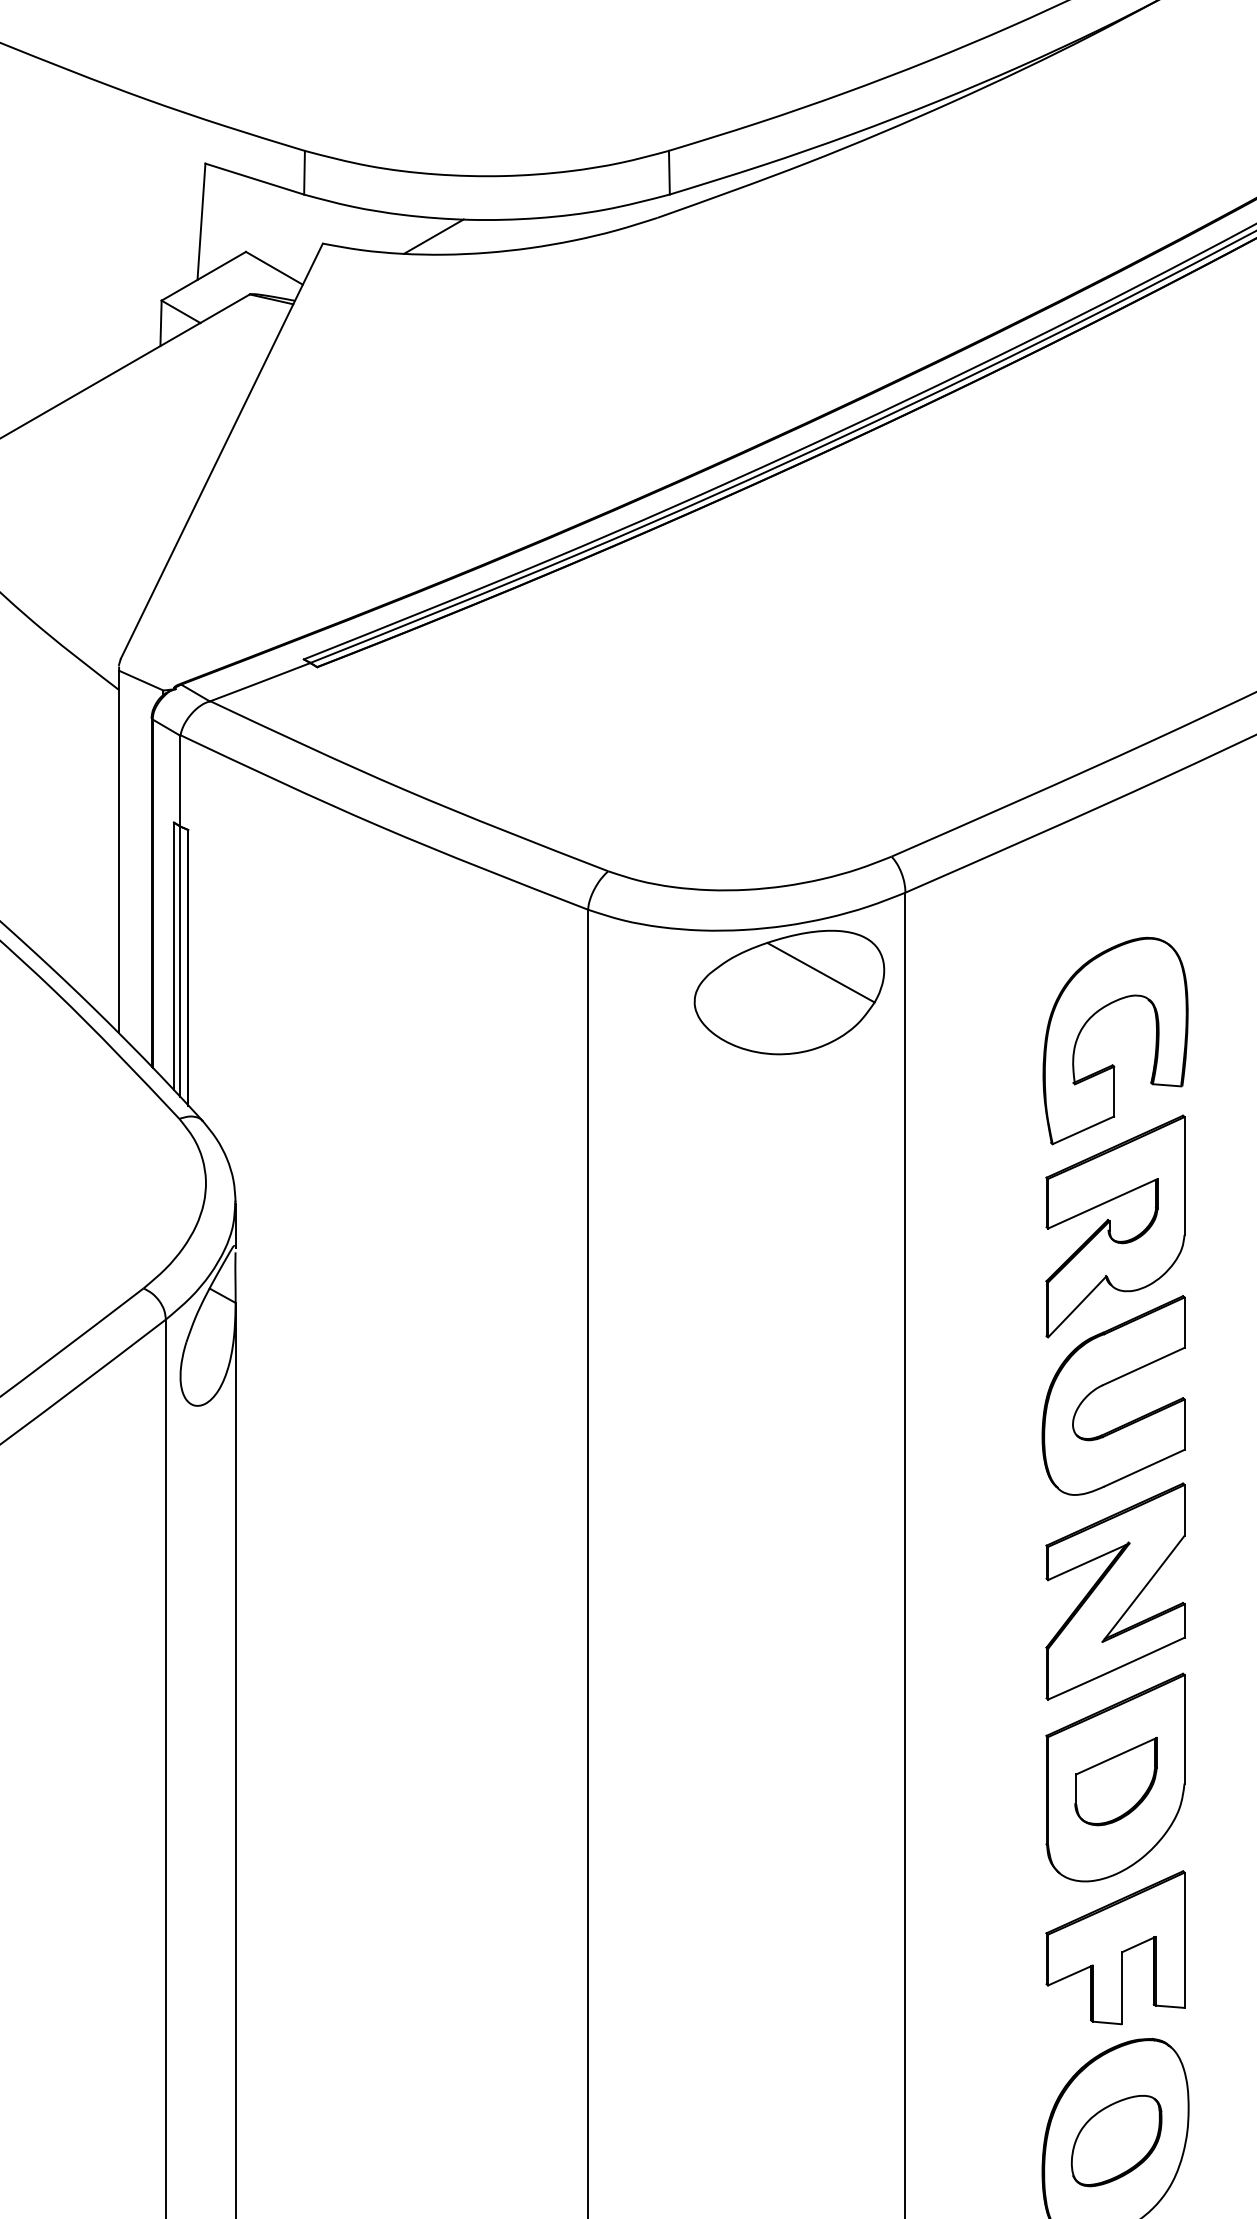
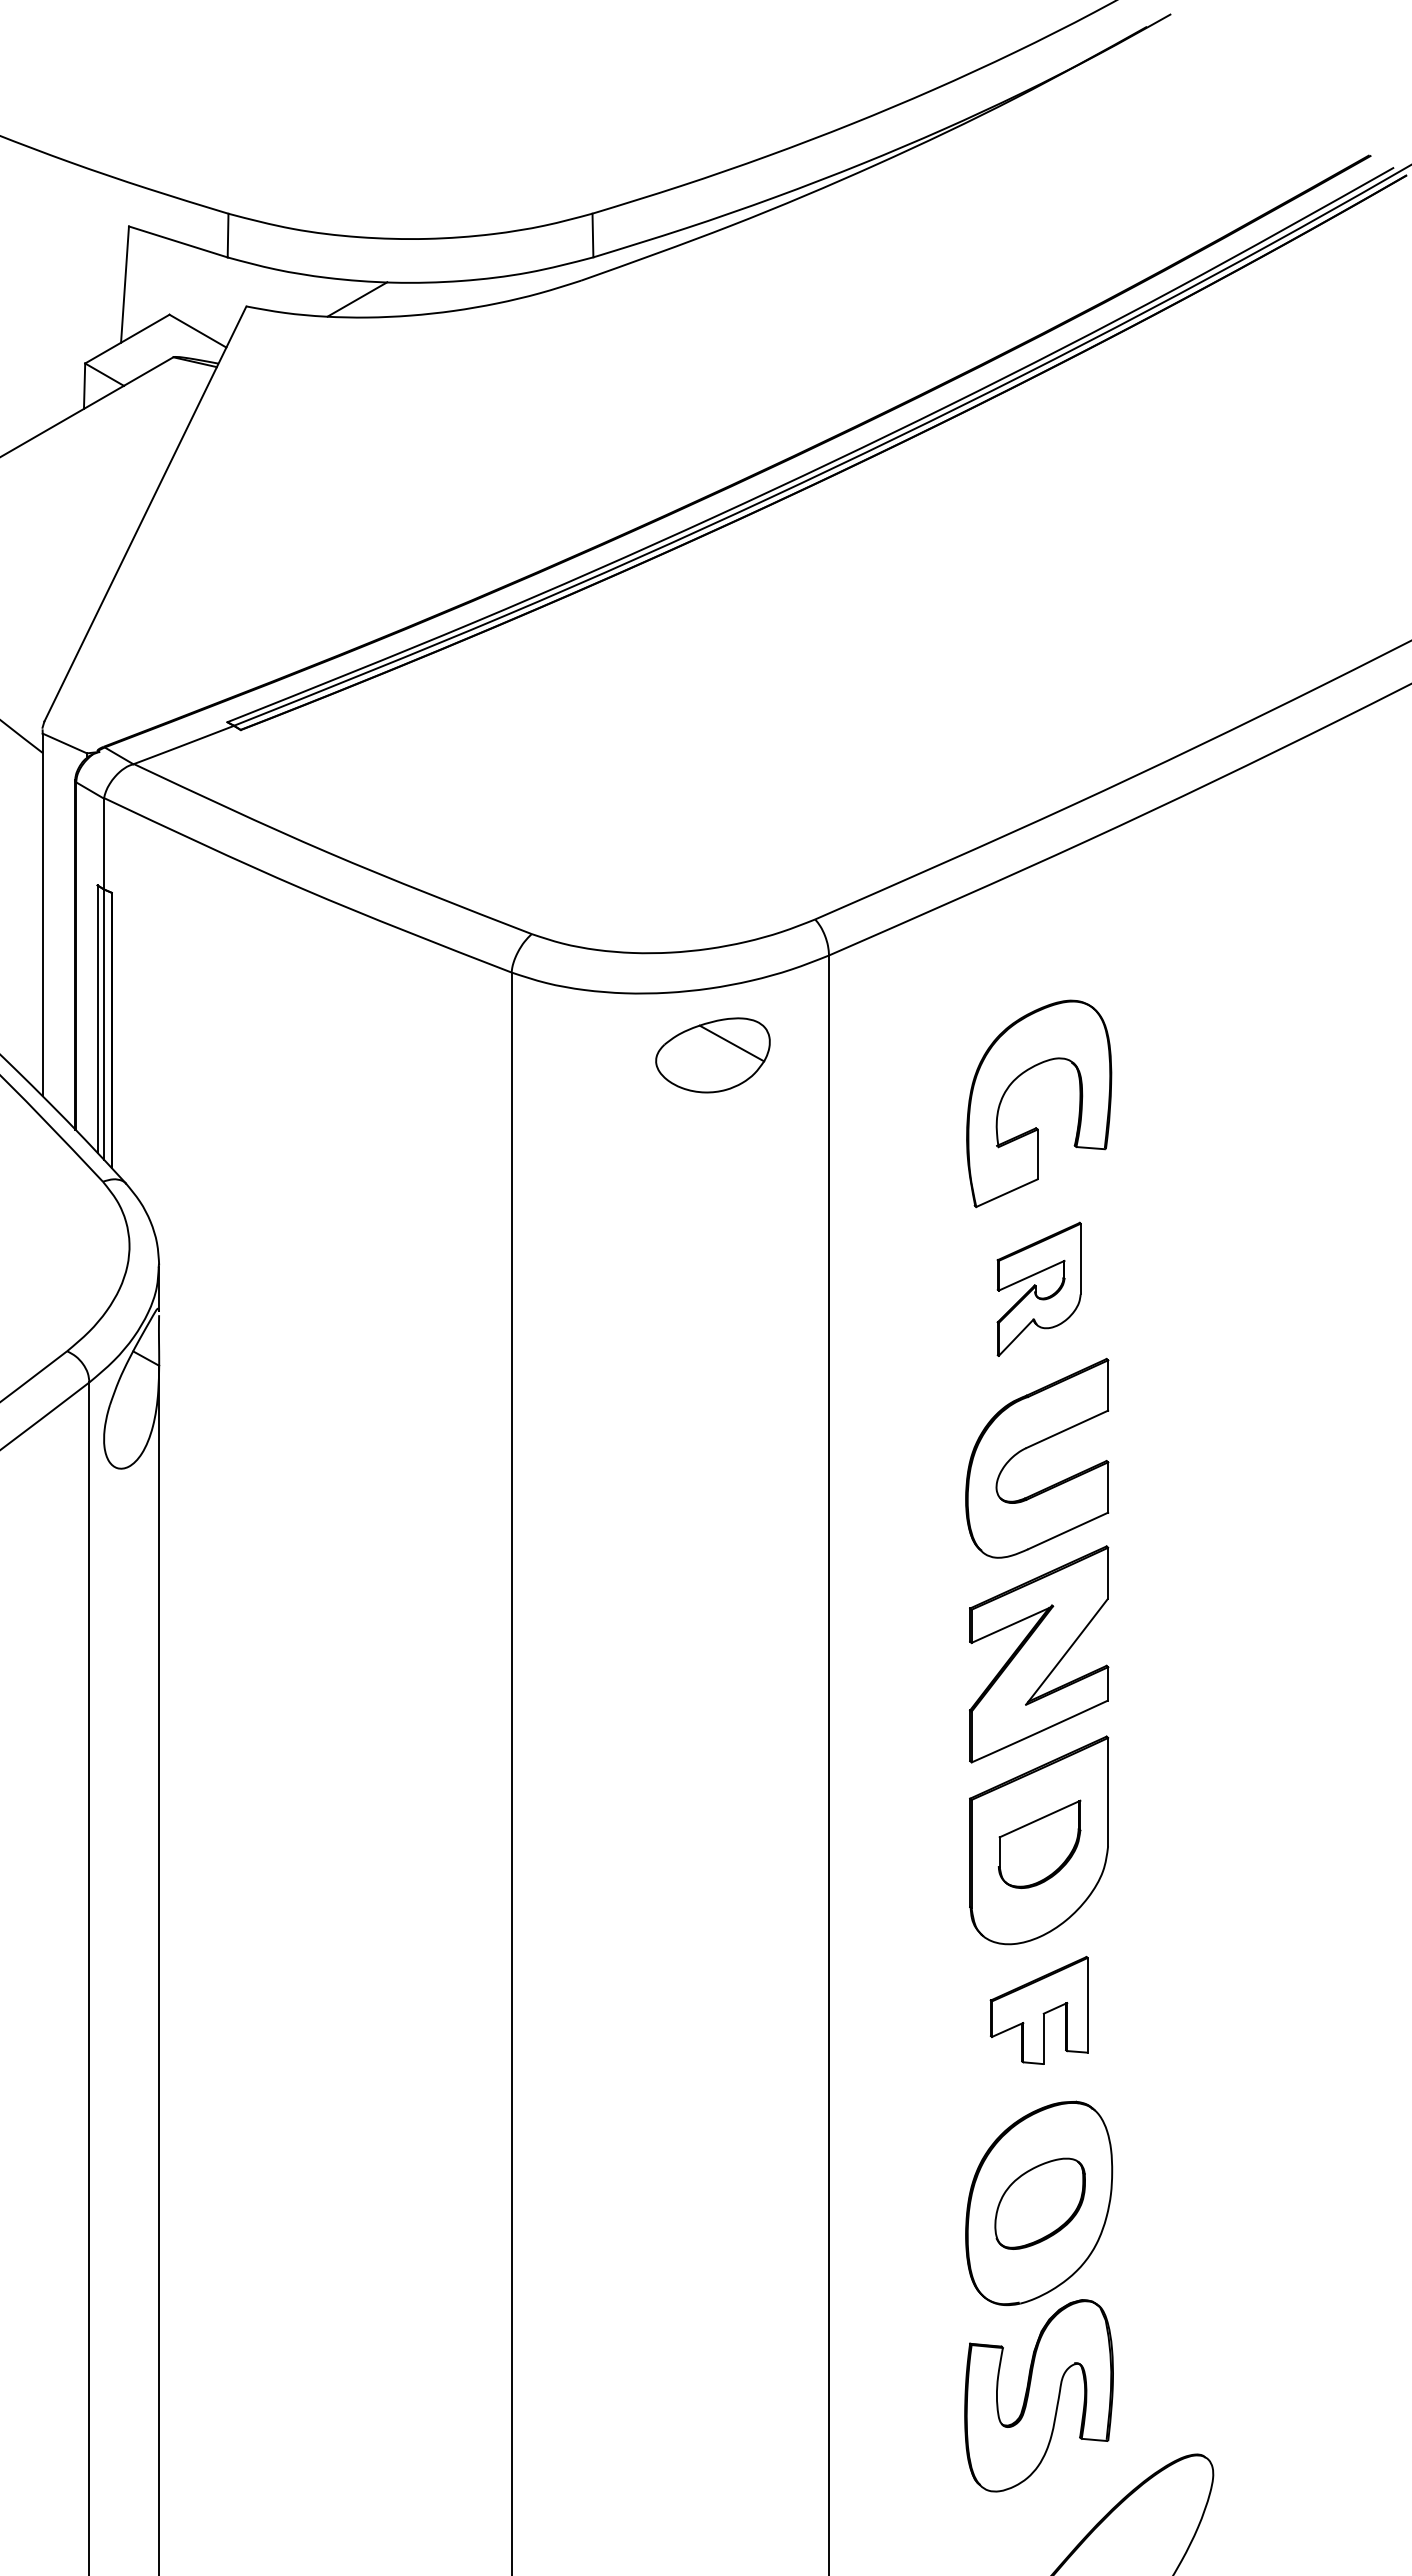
part: (788, 992) -> (712, 1055), size x0.6
part: (1115, 1226) -> (1039, 1289), size x0.6
part: (1115, 1947) -> (1039, 2010), size x0.7

